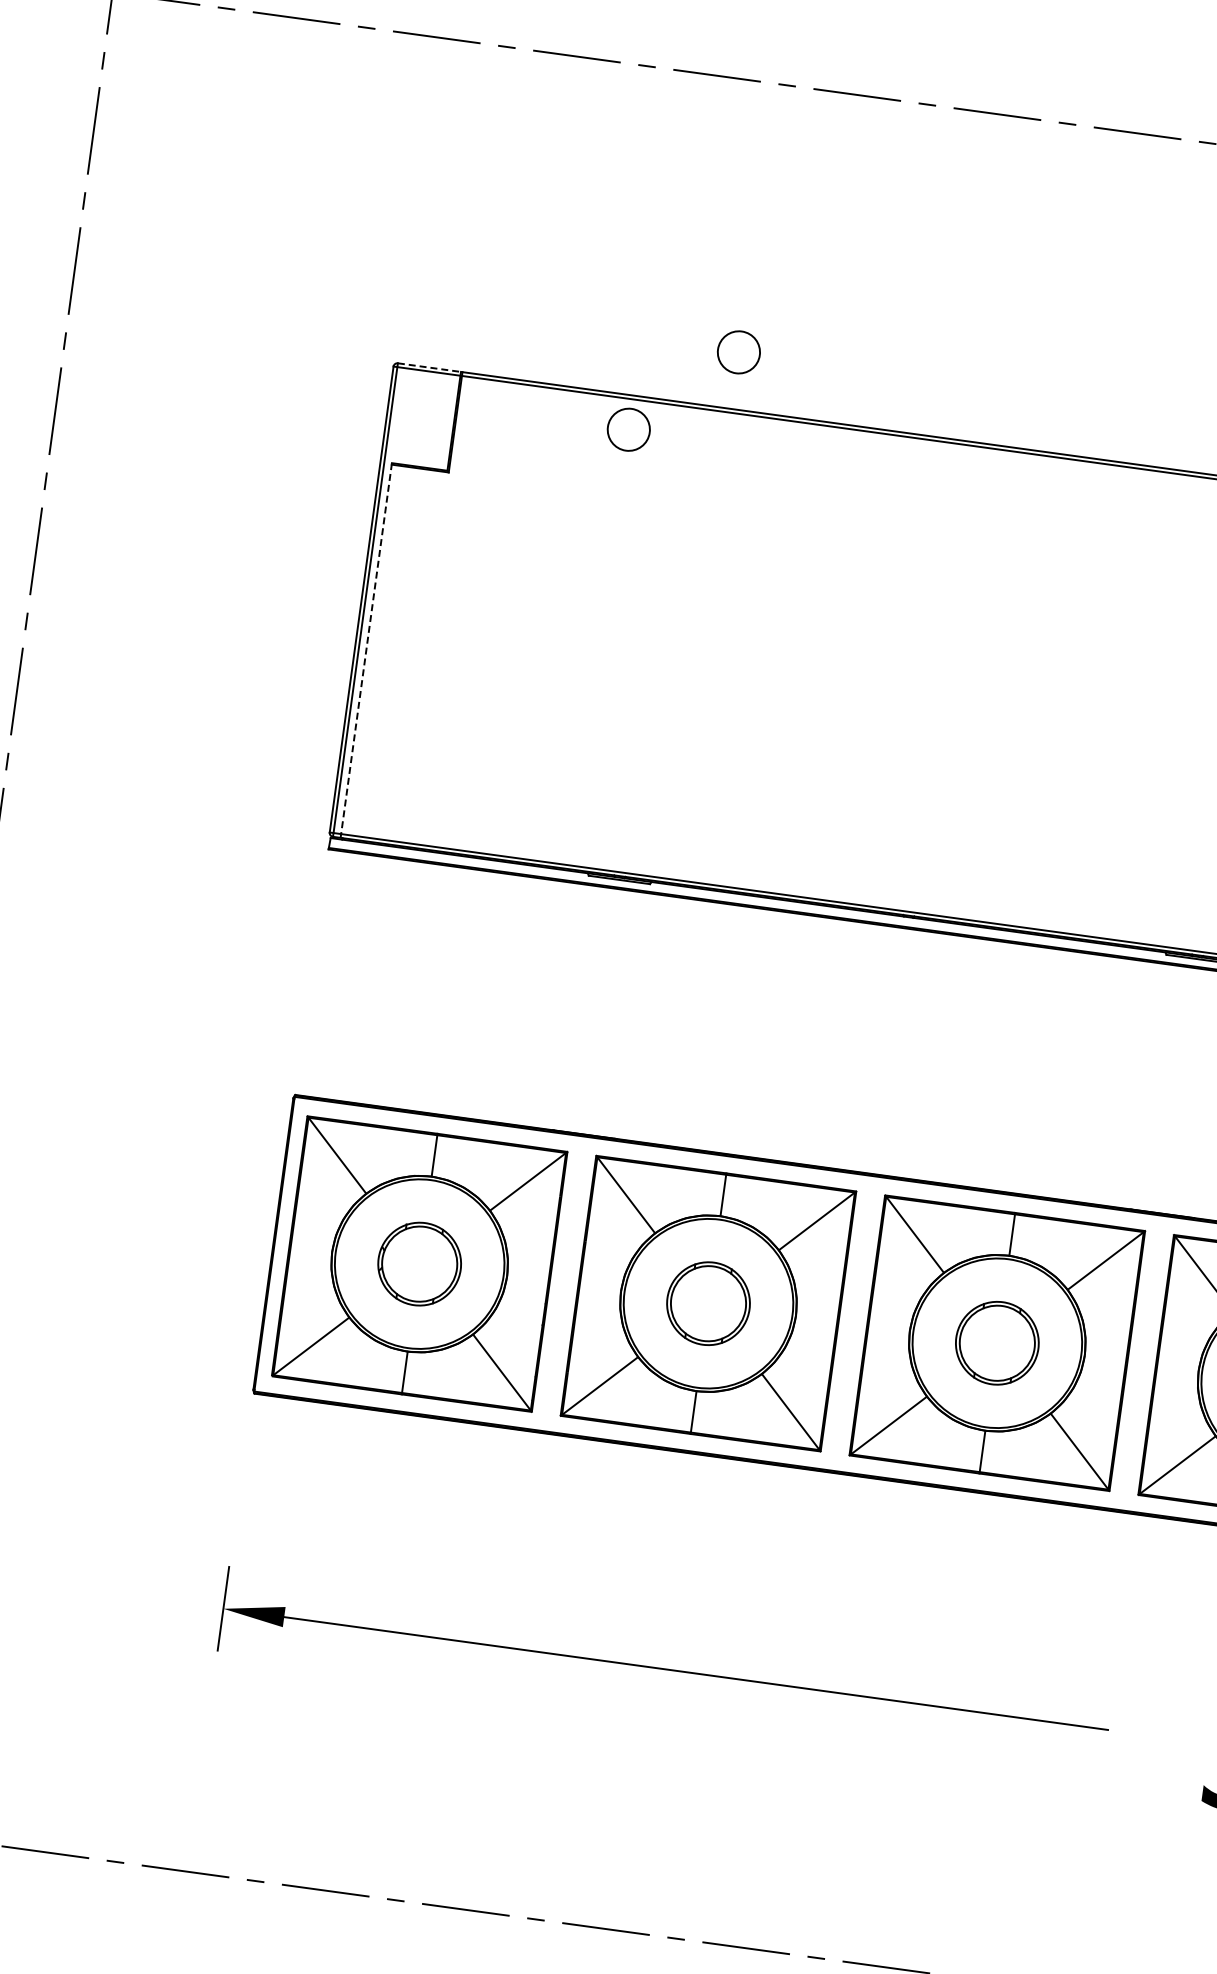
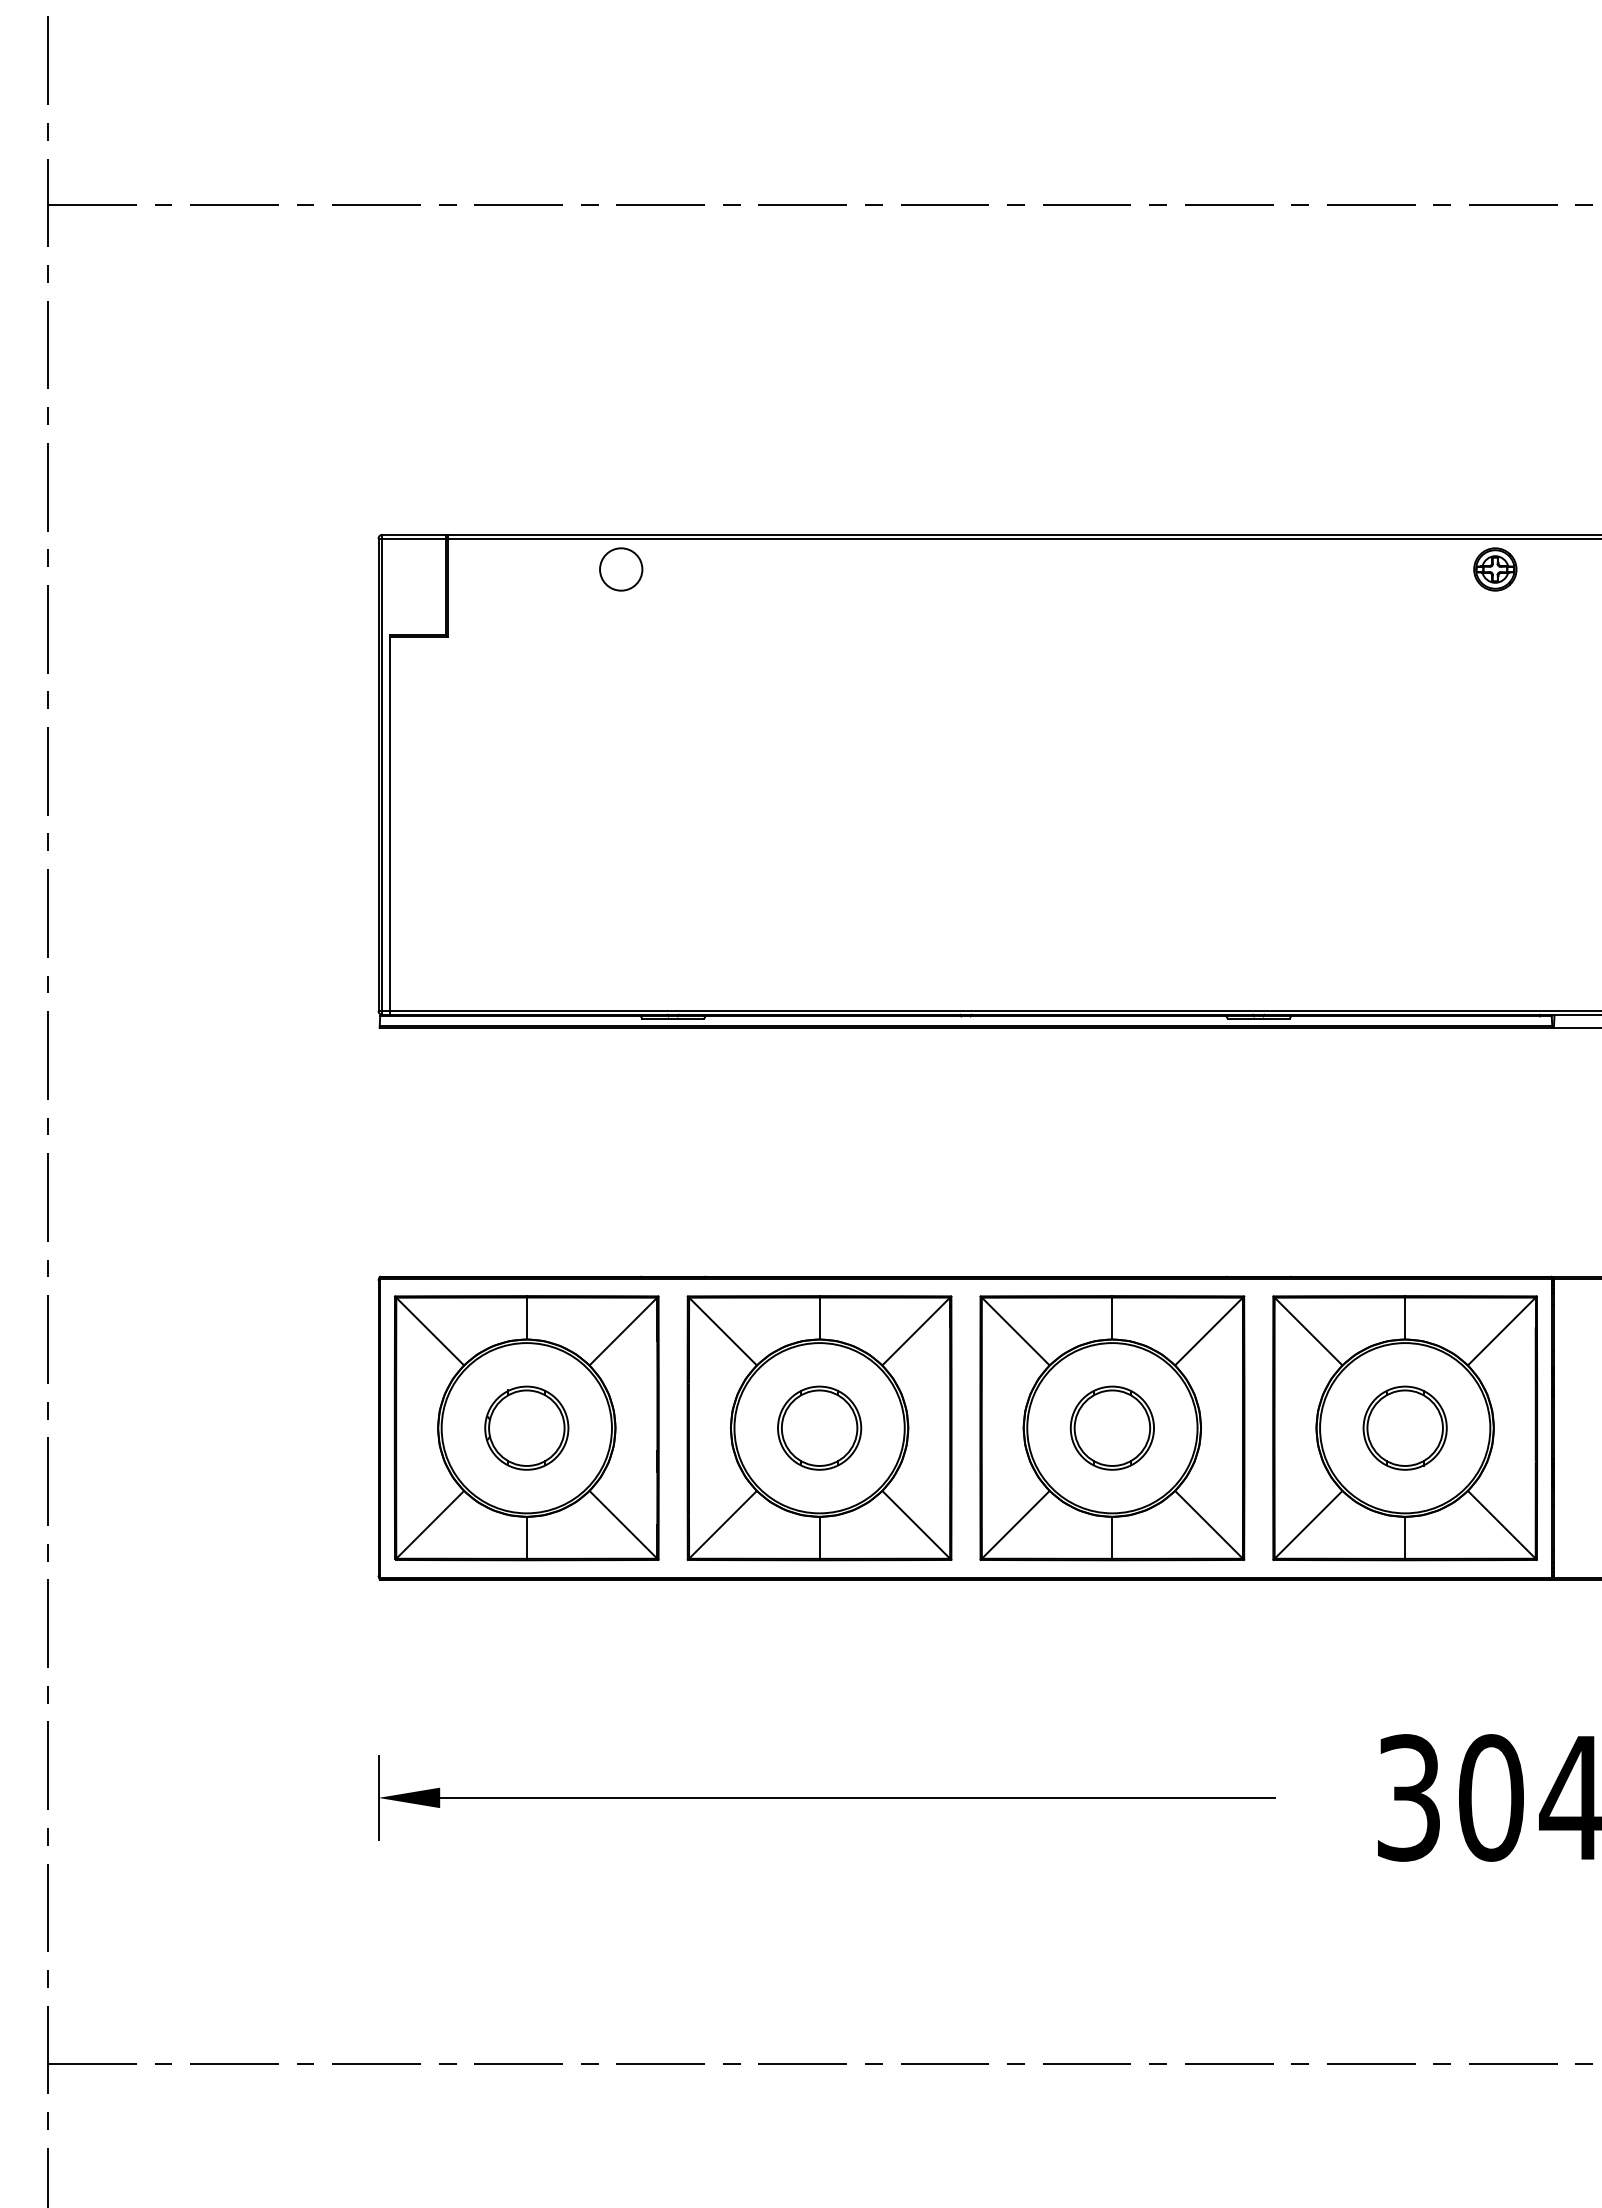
circle: (739, 352) -> (720, 477), removed
line: (429, 367) -> (414, 534), dashed -> solid
line: (366, 650) -> (390, 824), dashed -> solid

